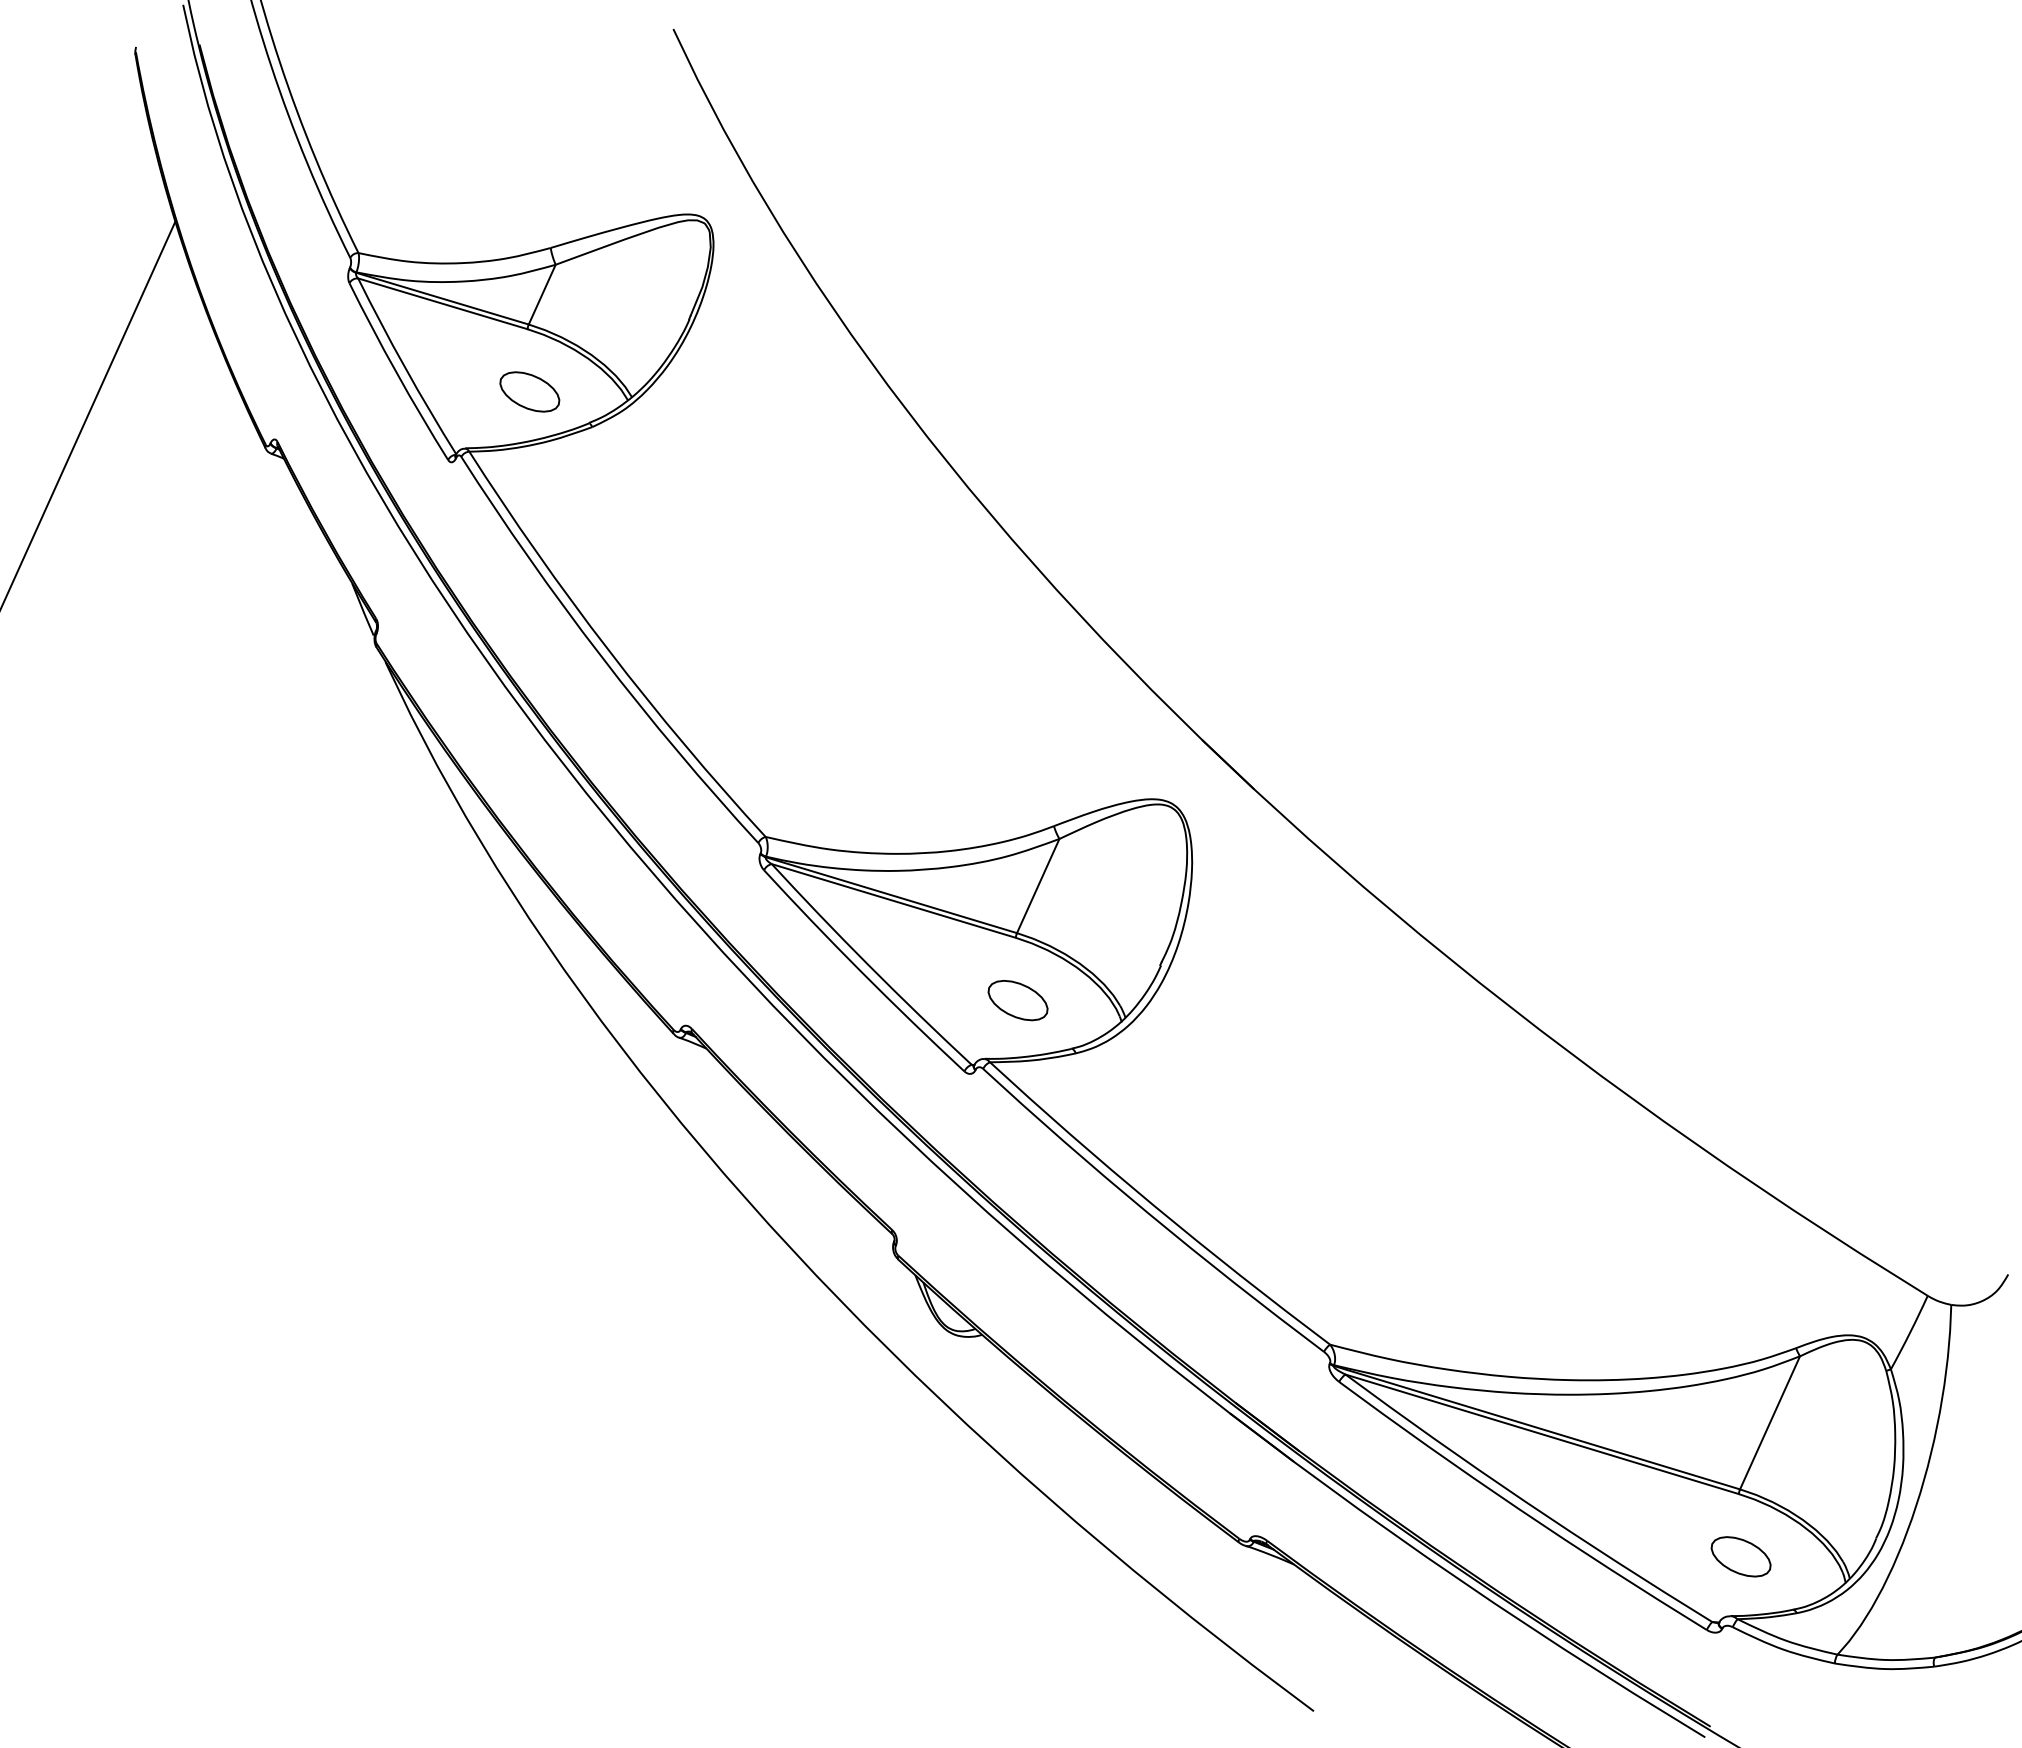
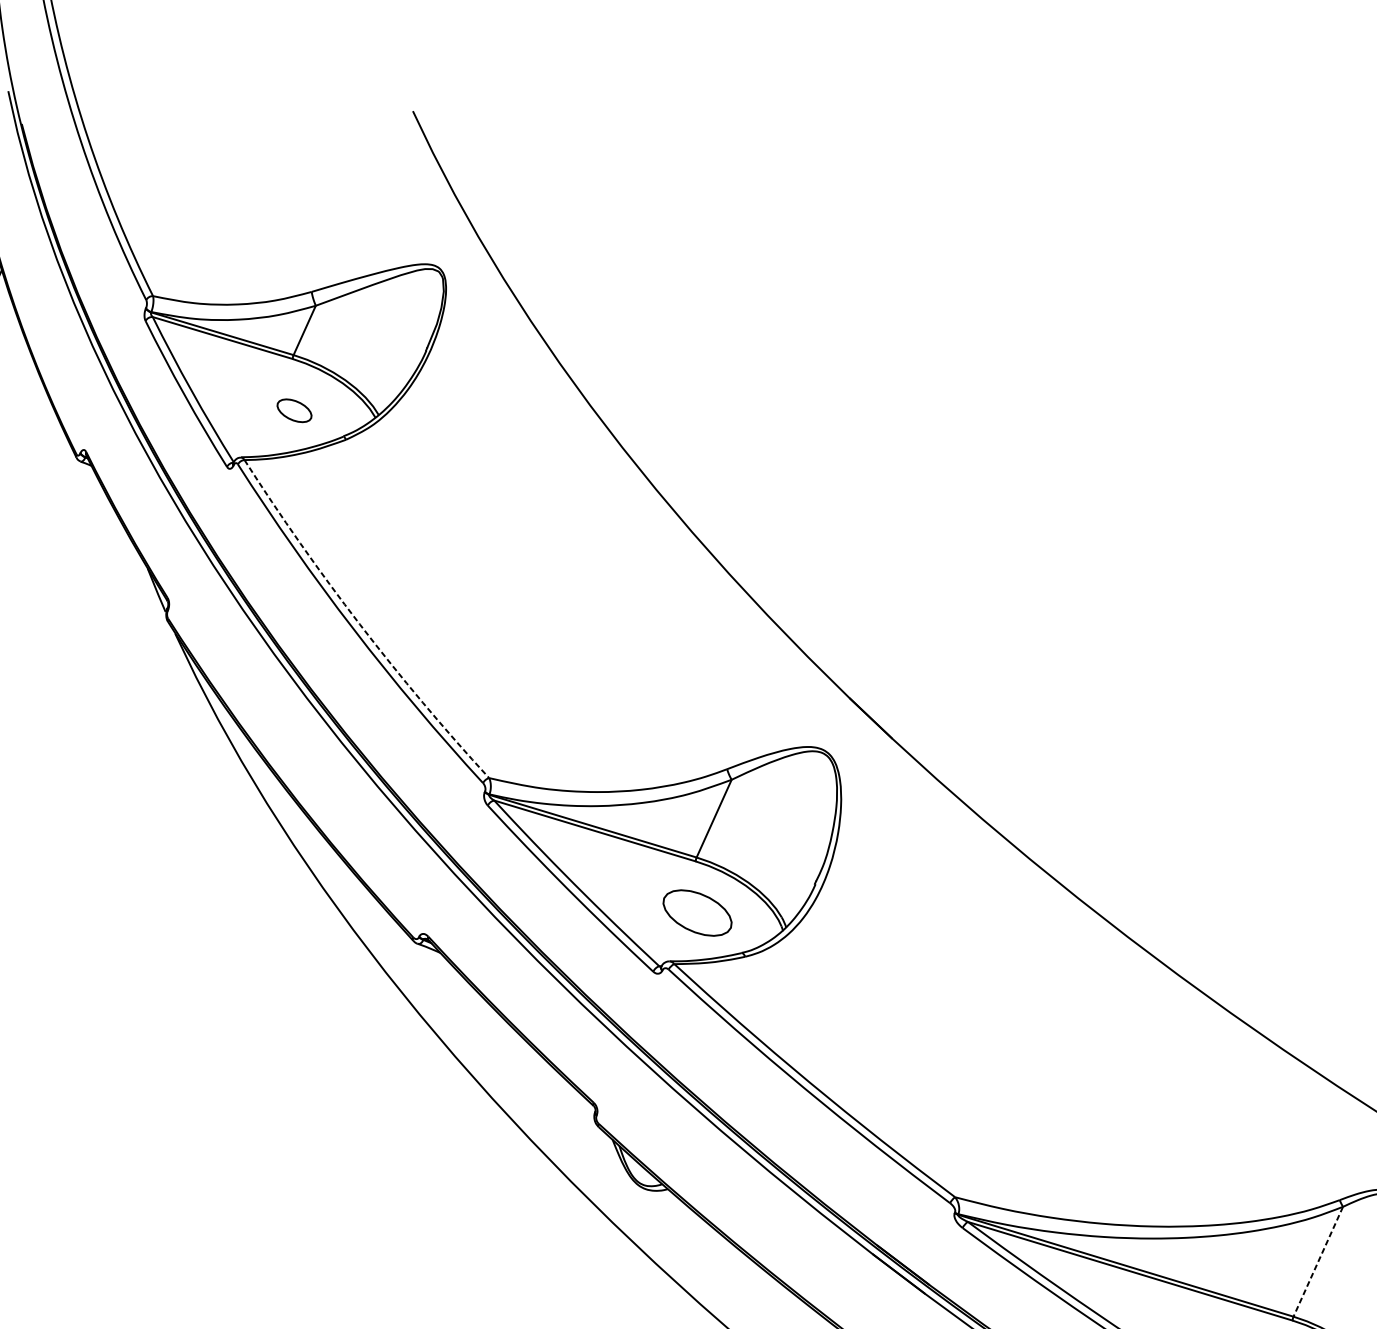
part: (529, 391) -> (294, 410), size x0.7
arc: (609, 650) -> (360, 624), solid -> dashed
part: (1017, 1000) -> (697, 913), size x1.4
line: (1770, 1422) -> (1318, 1261), solid -> dashed

